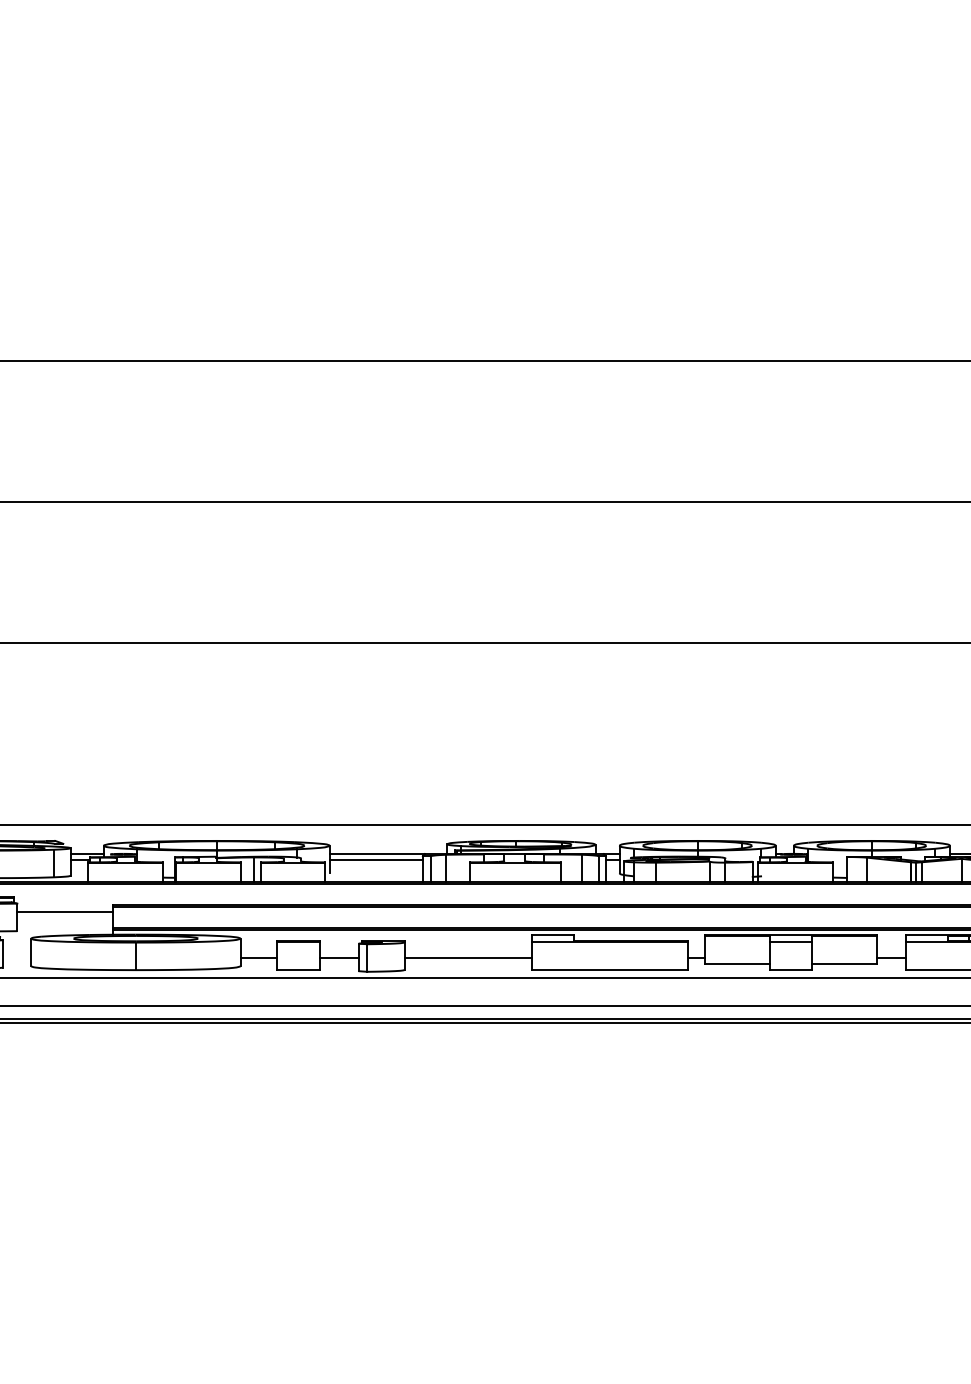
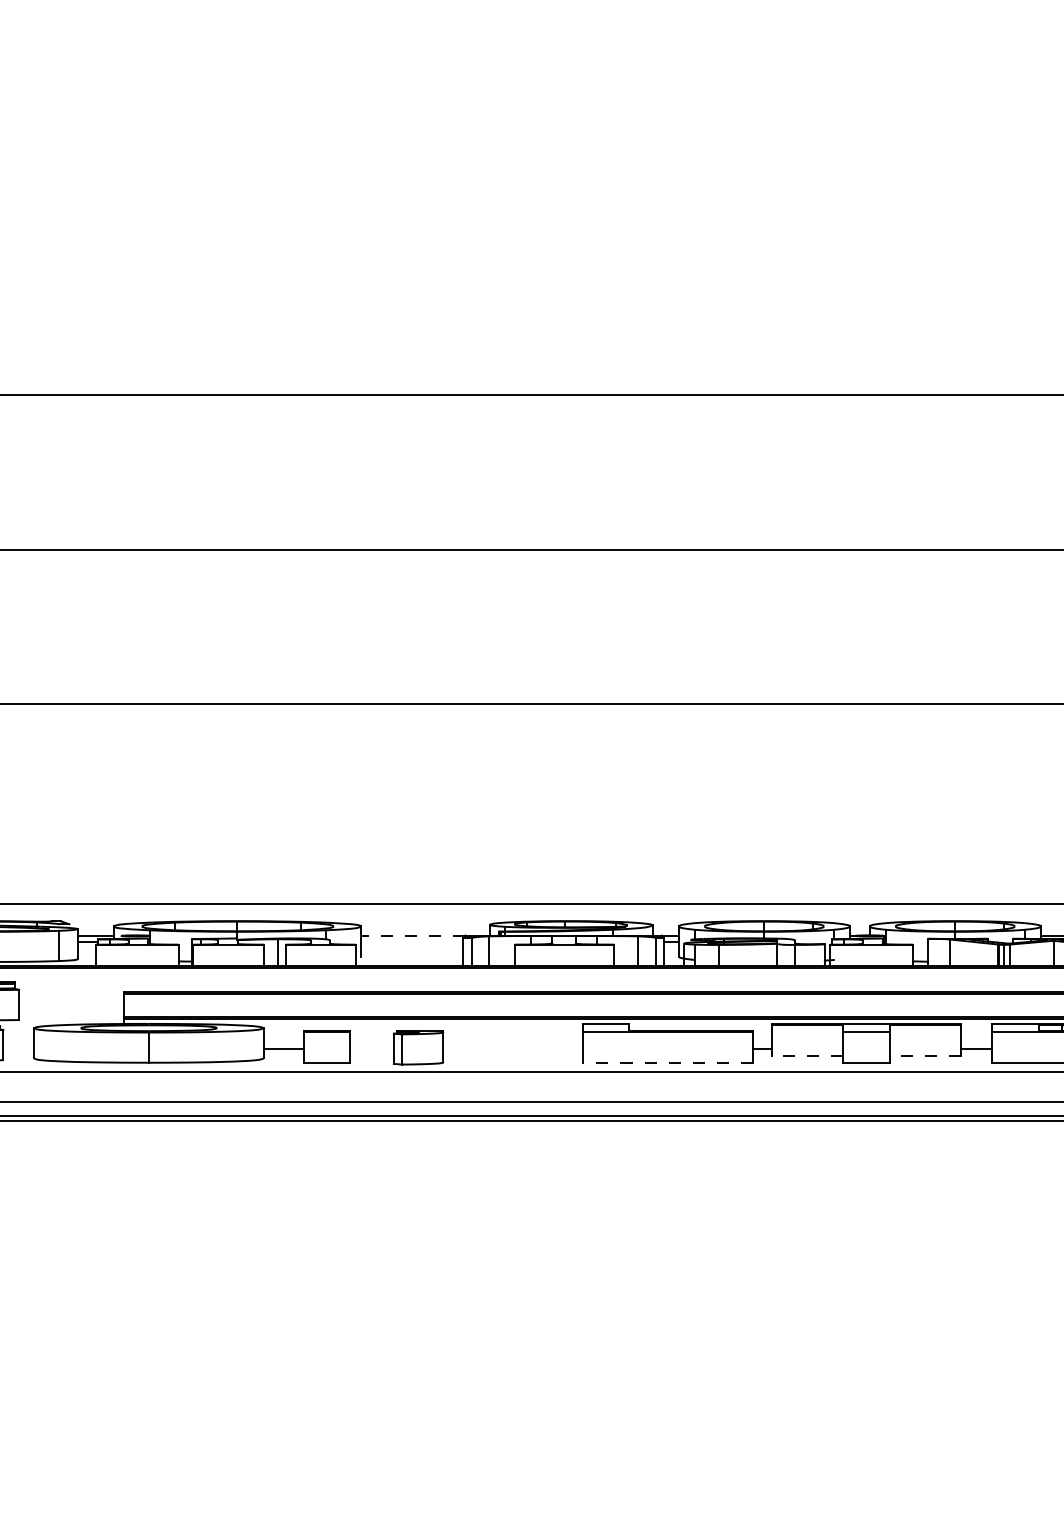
line: (376, 854) -> (412, 935), solid -> dashed
line: (376, 859) -> (412, 941), removed
line: (65, 911) -> (71, 998), removed
line: (339, 958) -> (371, 1049), removed
line: (467, 958) -> (512, 1049), removed
line: (736, 963) -> (807, 1055), solid -> dashed
line: (844, 963) -> (925, 1055), solid -> dashed
line: (609, 969) -> (667, 1062), solid -> dashed

